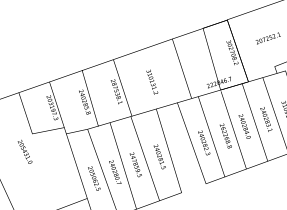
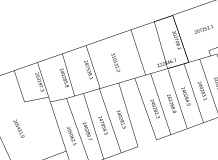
text: (24, 151) -> (18, 128), moved

